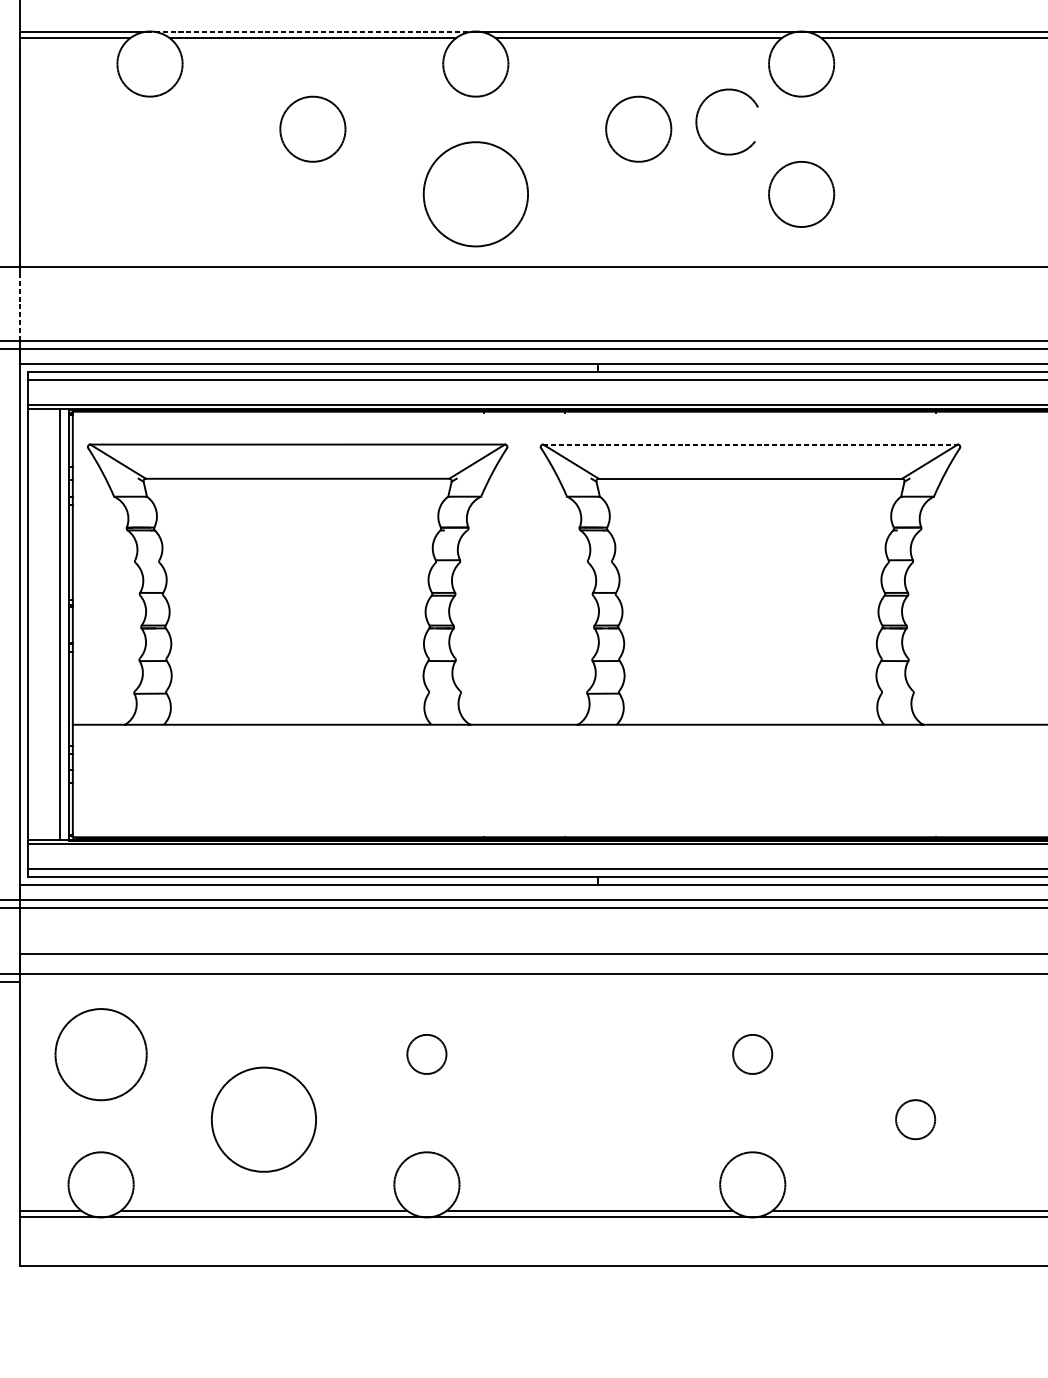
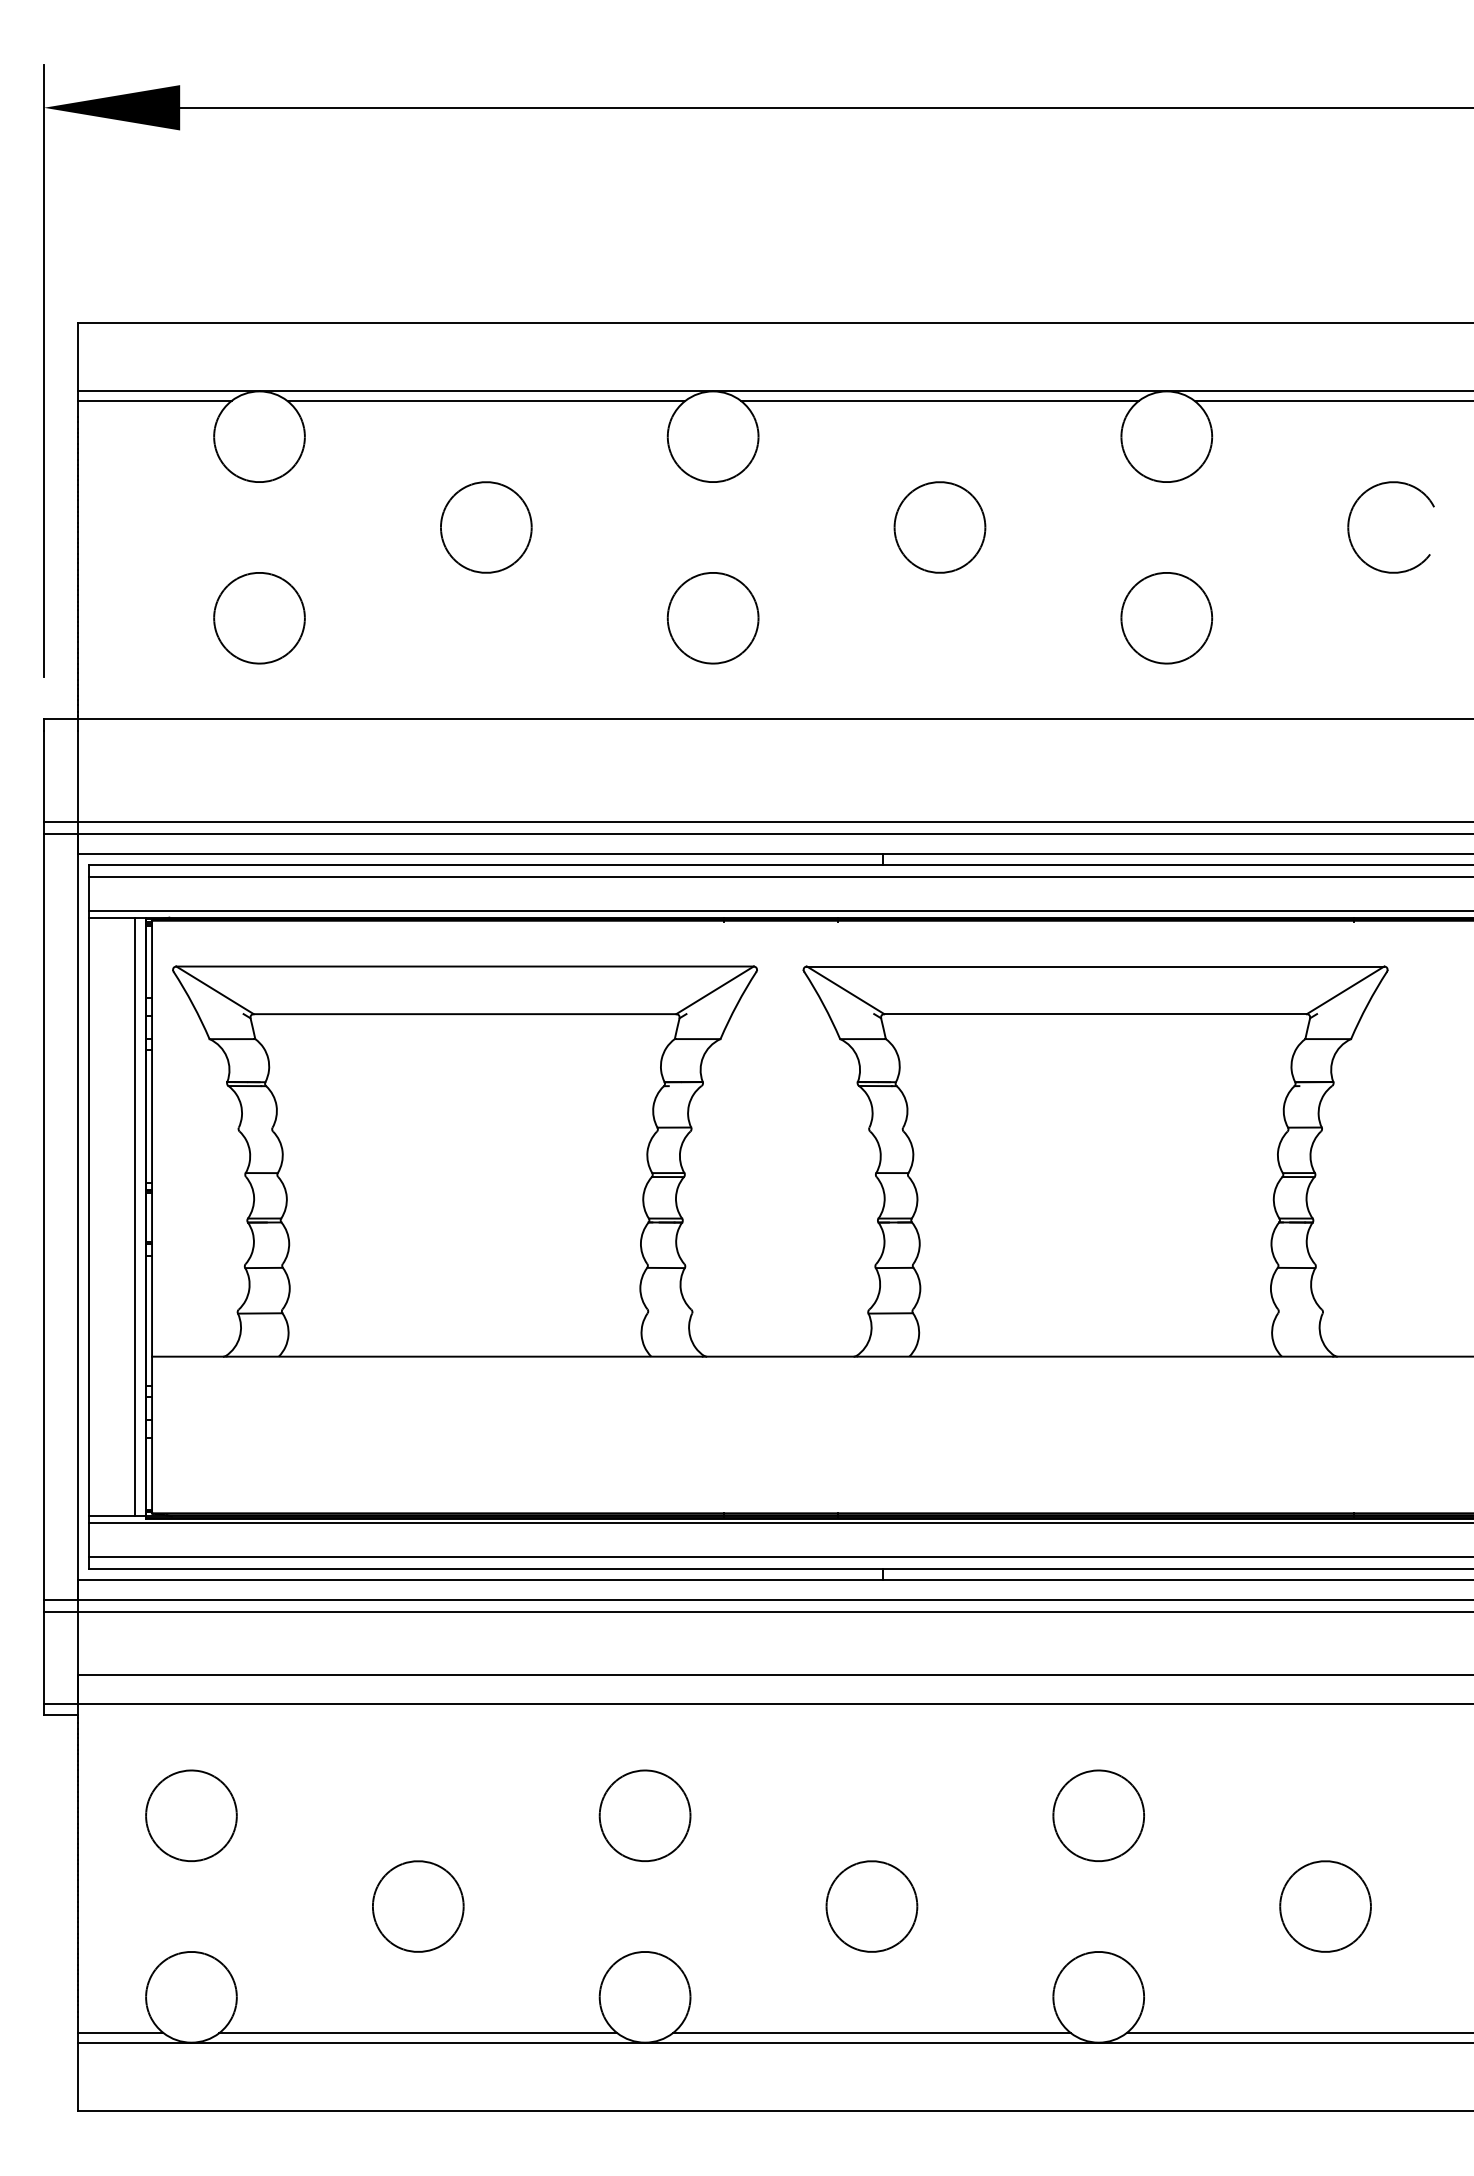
line: (313, 31) -> (486, 391), dashed -> solid
part: (697, 115) -> (1350, 518), moved
part: (150, 194) -> (259, 618), added
part: (475, 194) -> (712, 618), size x0.62
line: (20, 308) -> (78, 776), dashed -> solid
line: (750, 444) -> (1095, 966), dashed -> solid
part: (101, 1054) -> (191, 1815), size x0.71
part: (426, 1054) -> (644, 1815), size x1.67
part: (752, 1054) -> (1098, 1815), size x1.67
part: (264, 1119) -> (418, 1906), size x0.62
part: (589, 1119) -> (871, 1906), added
part: (915, 1119) -> (1325, 1906), size x1.67

